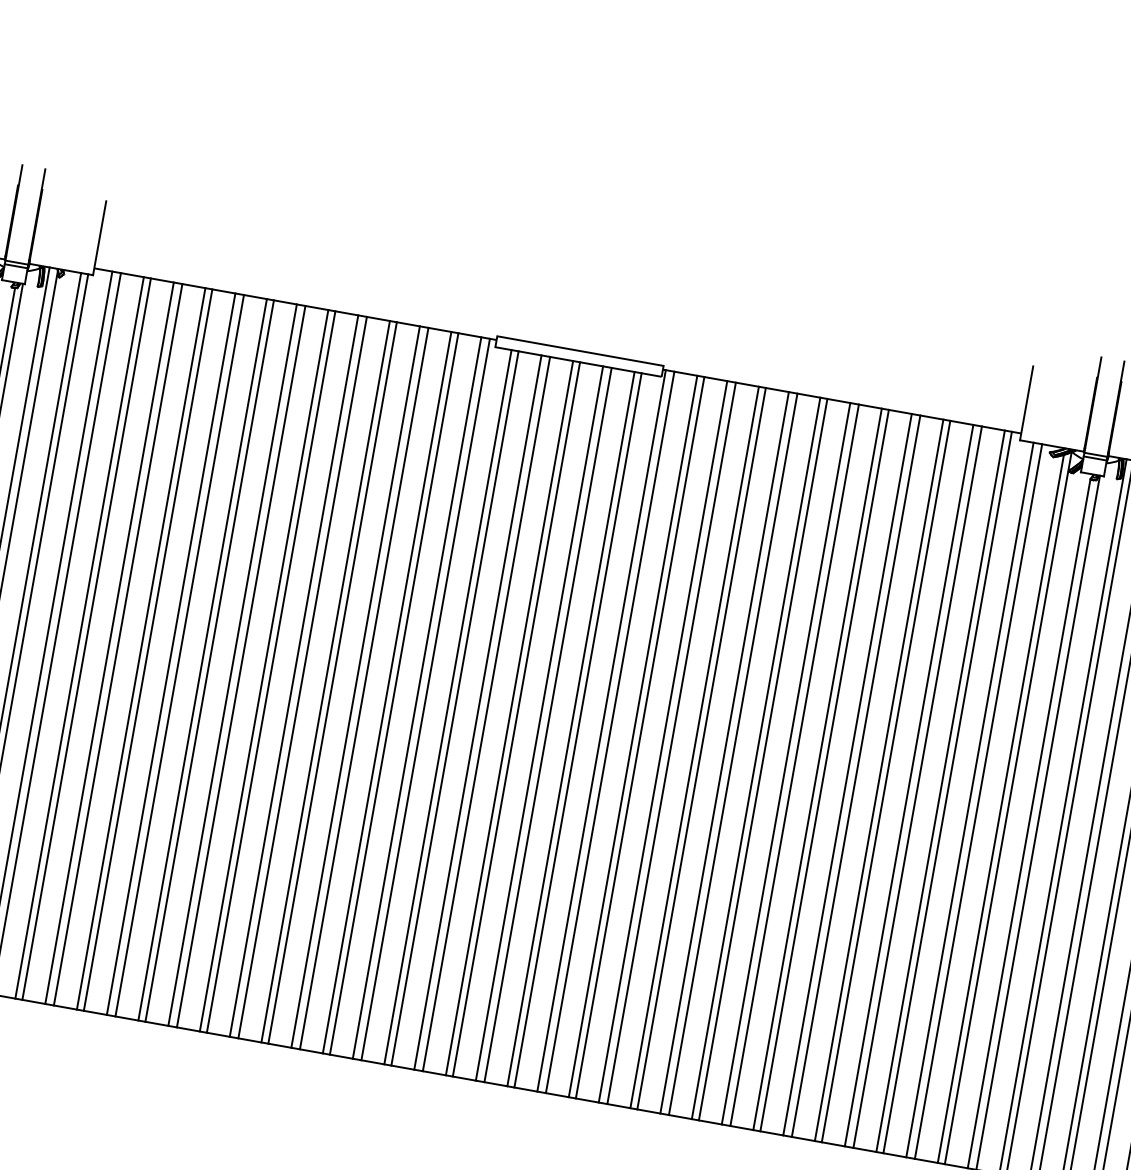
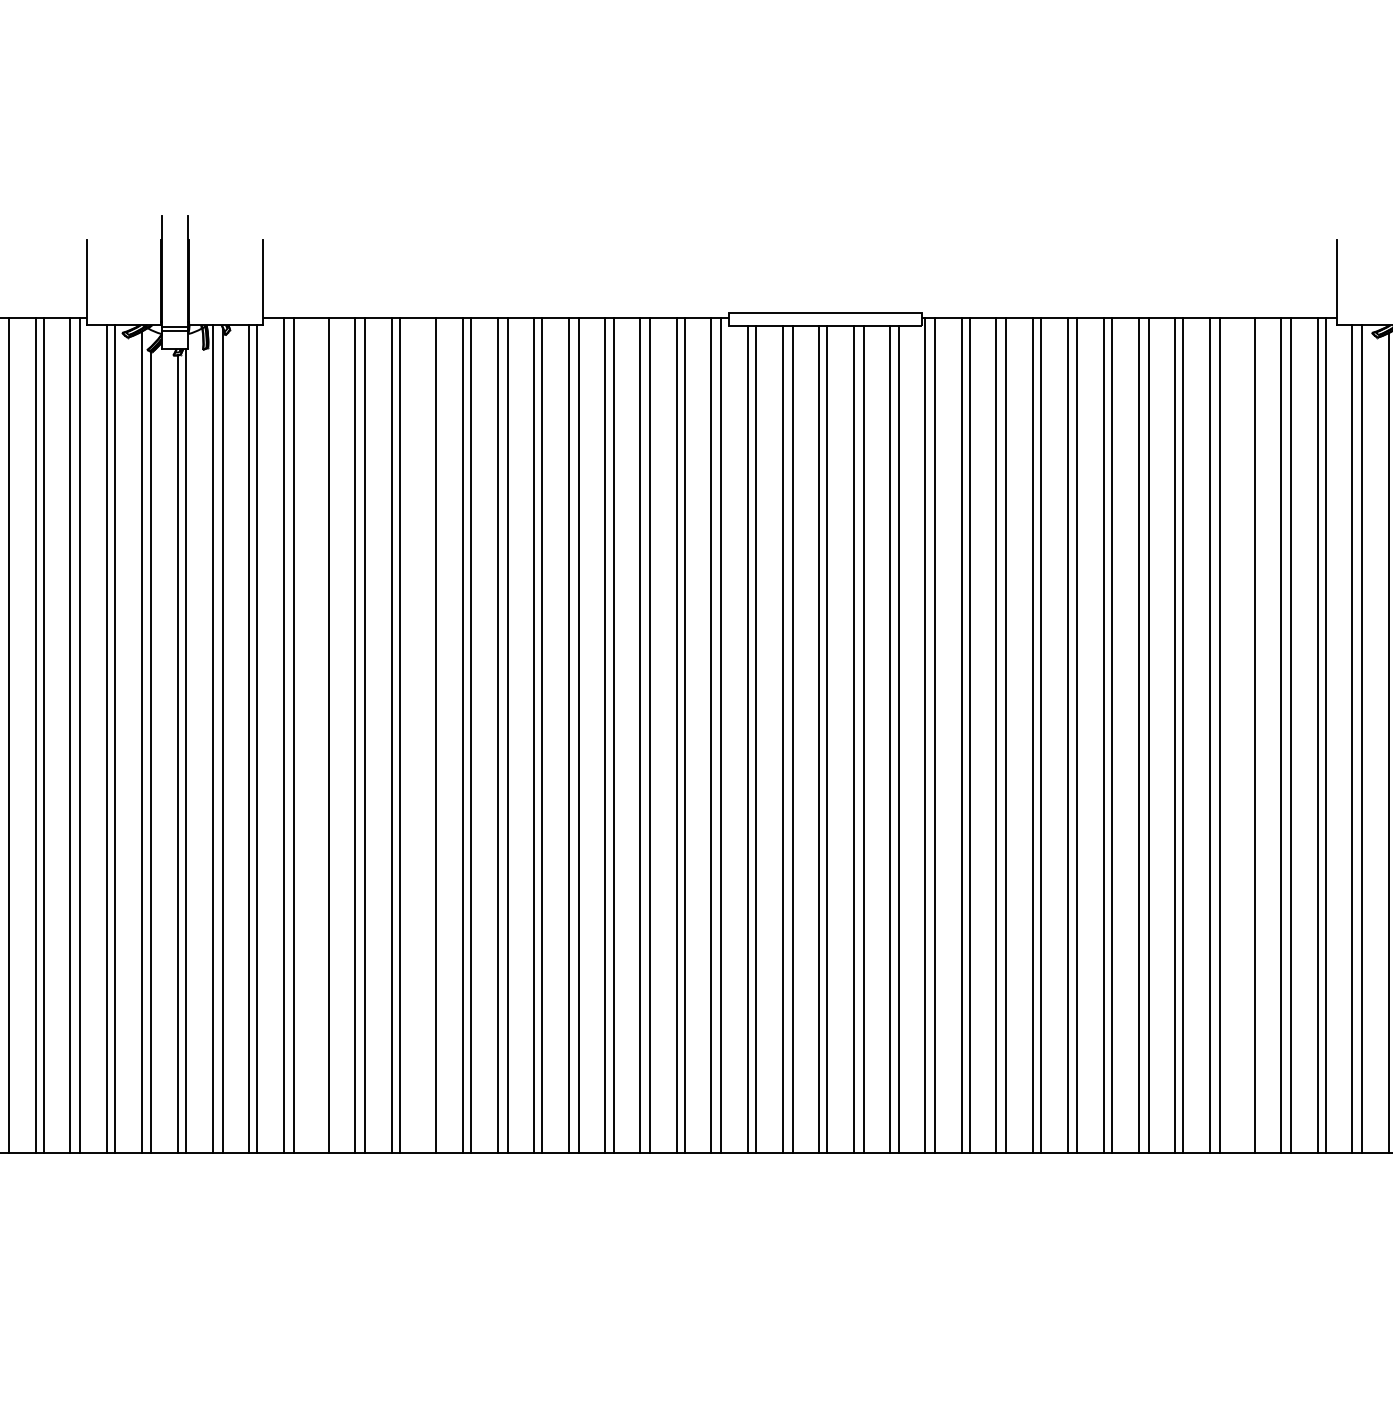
line: (79, 638) -> (320, 735), removed
line: (171, 654) -> (426, 735), removed
line: (879, 780) -> (1246, 735), removed

